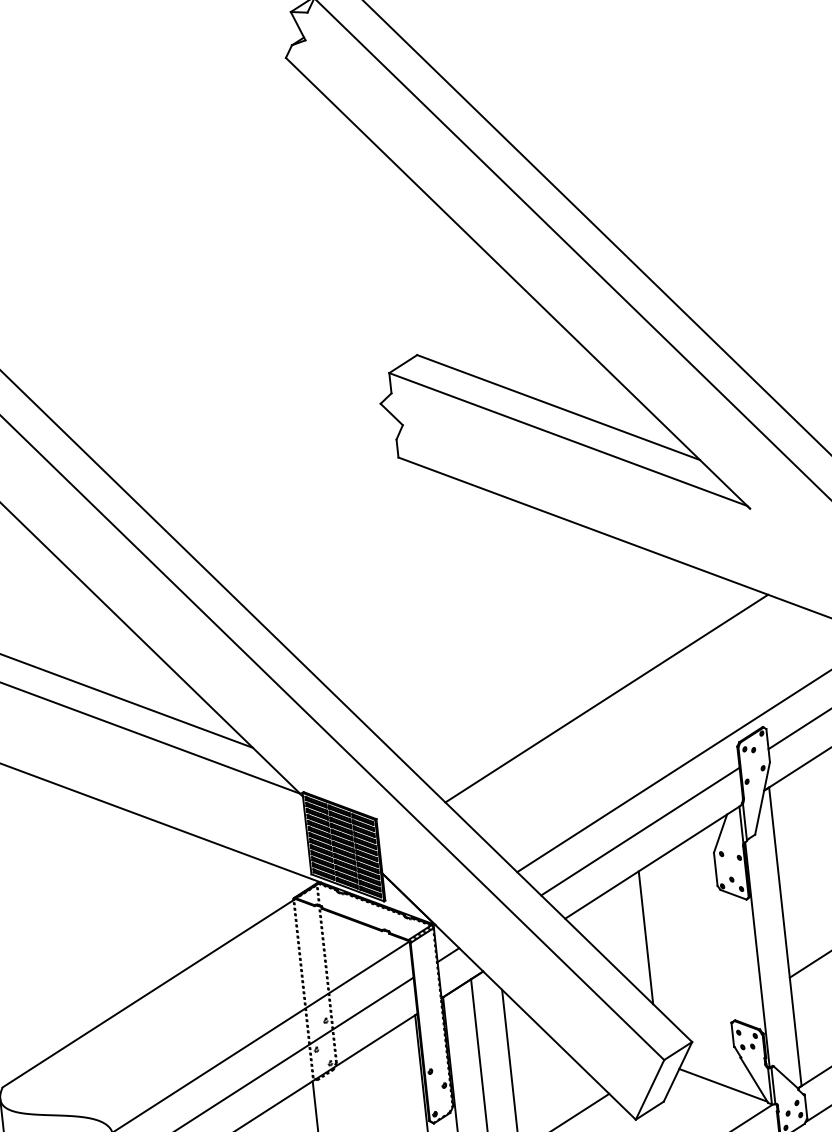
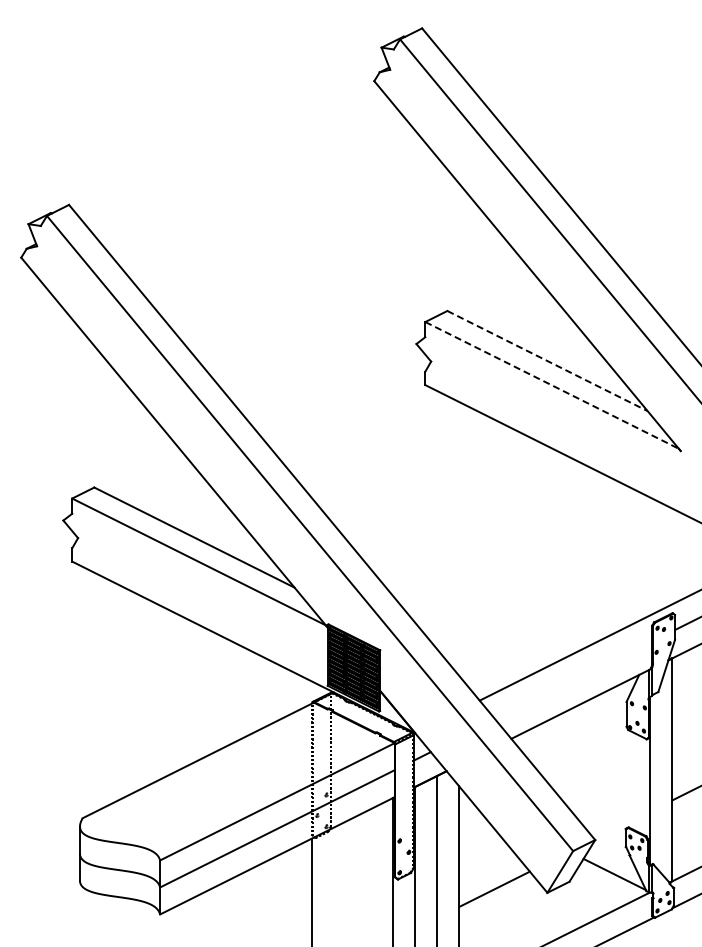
line: (558, 408) -> (547, 361), solid -> dashed
line: (568, 439) -> (552, 385), solid -> dashed
line: (606, 698) -> (559, 579), removed
line: (639, 831) -> (573, 680), removed
line: (645, 936) -> (569, 758), removed

